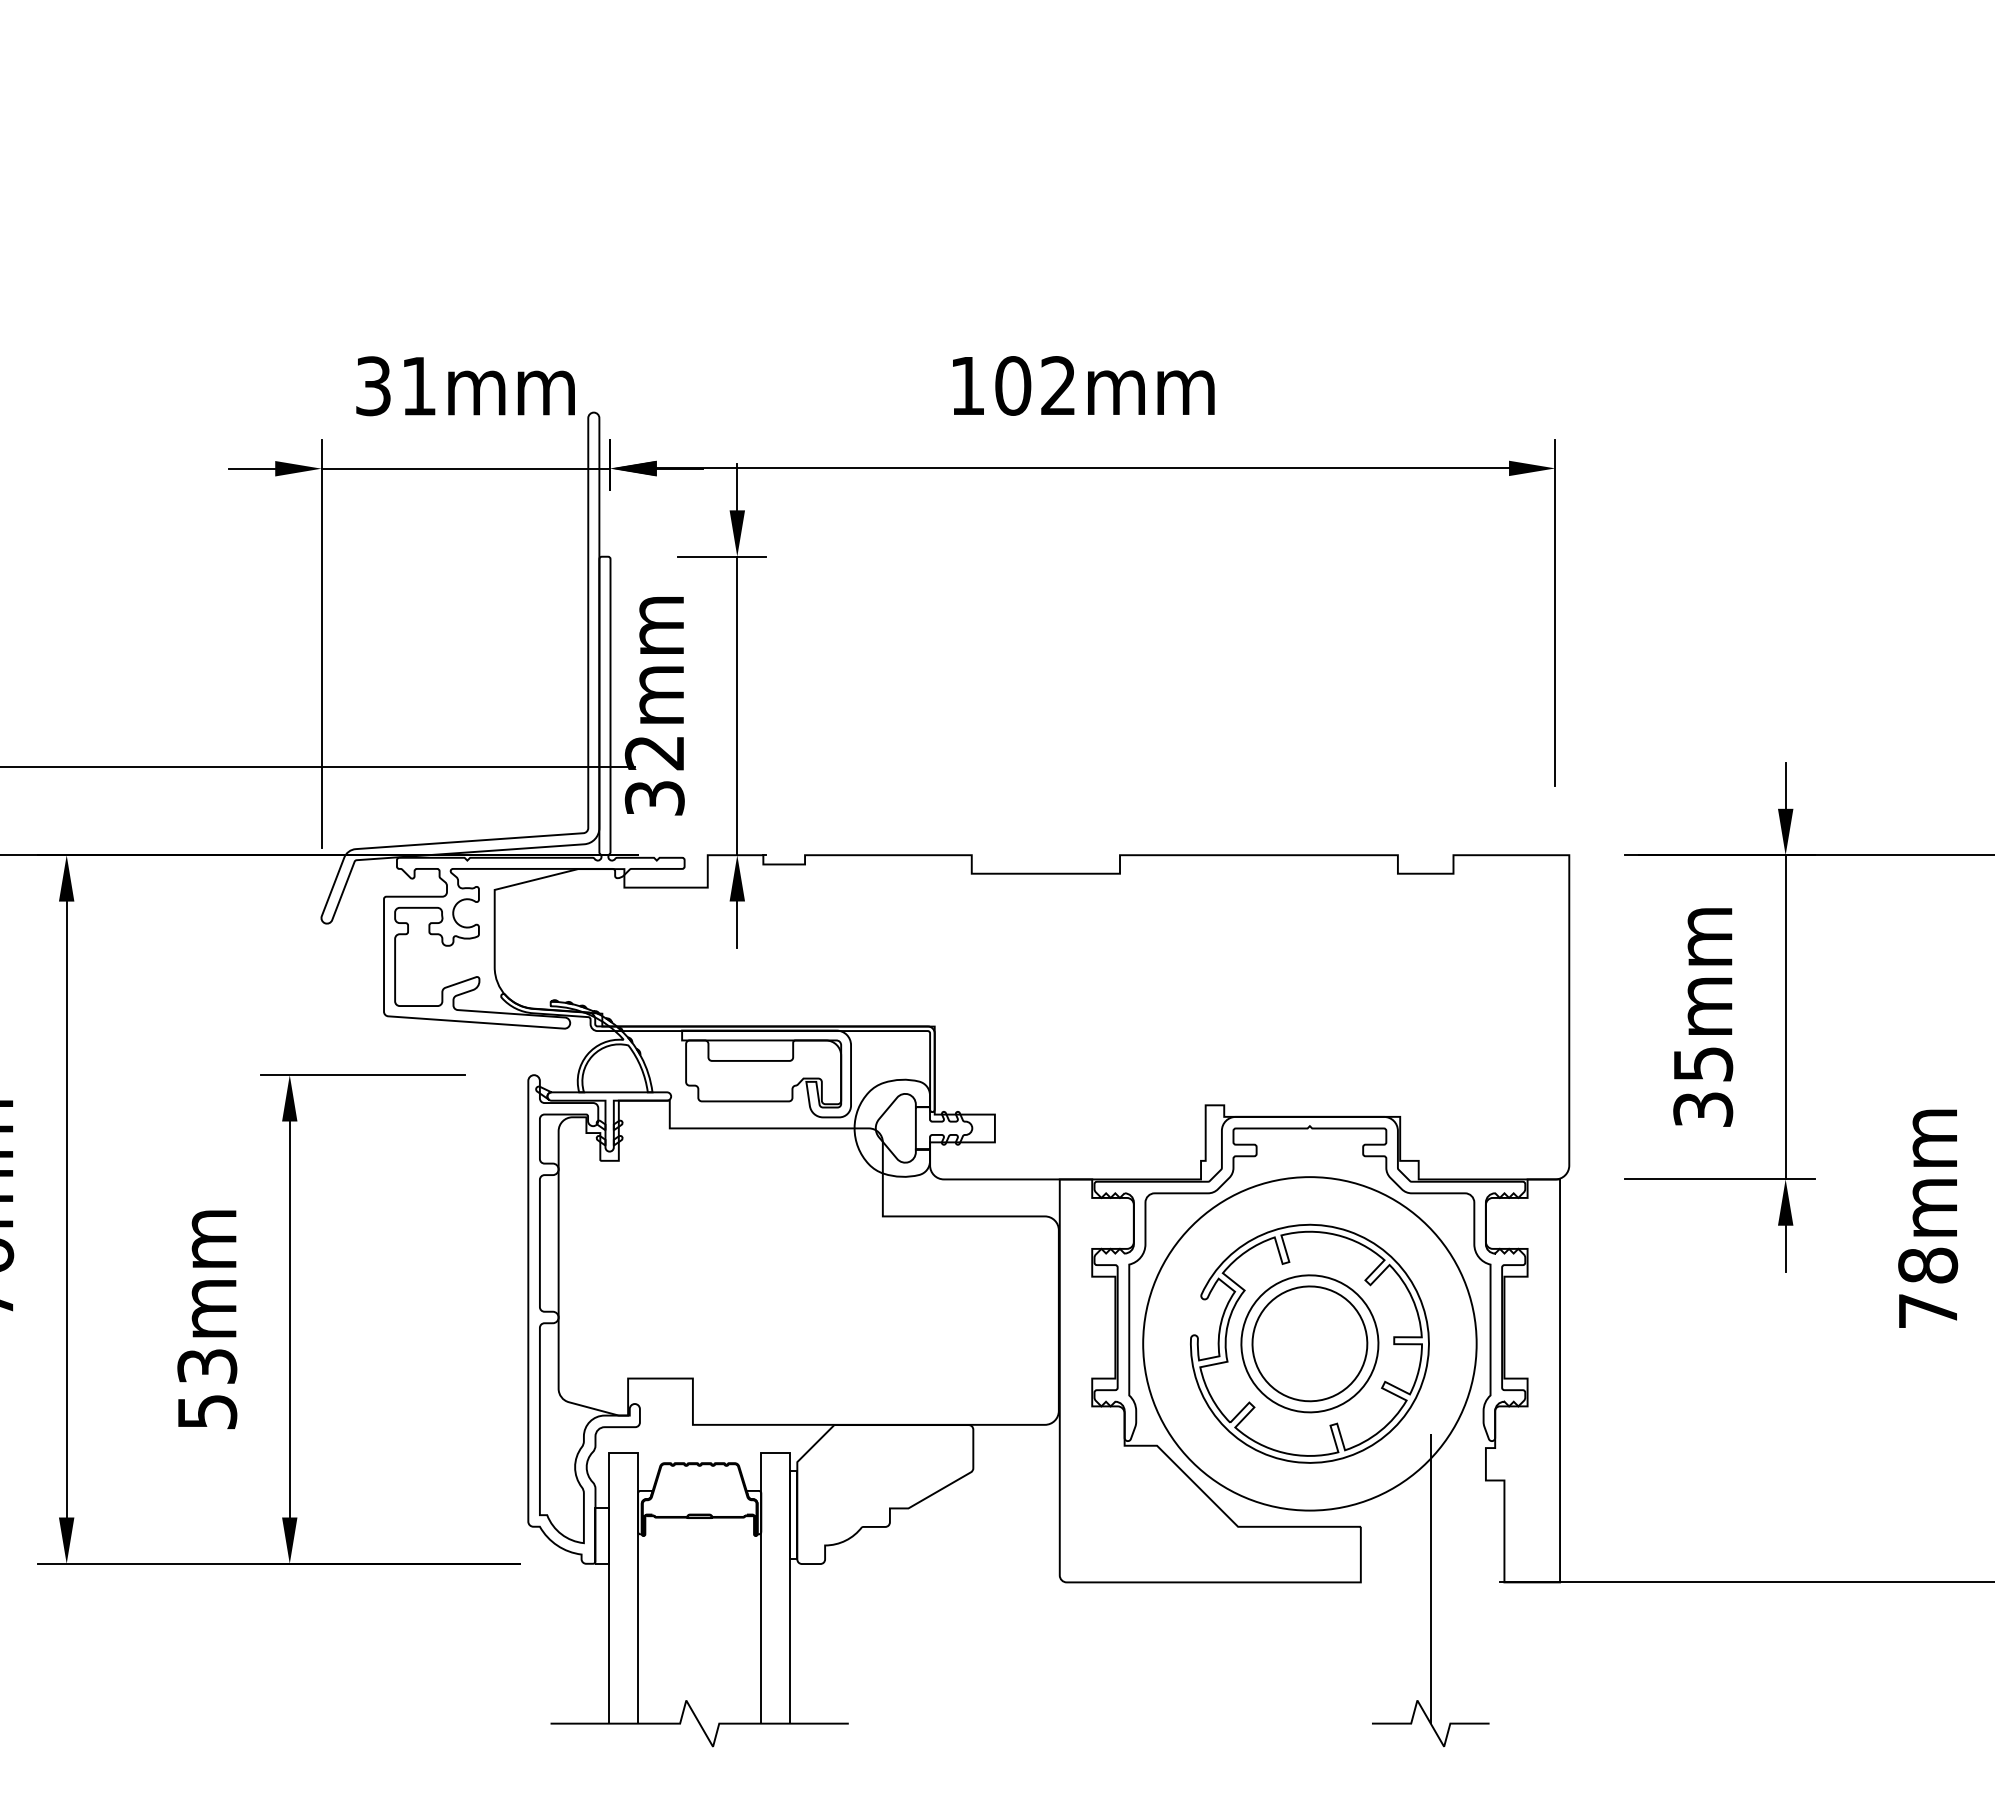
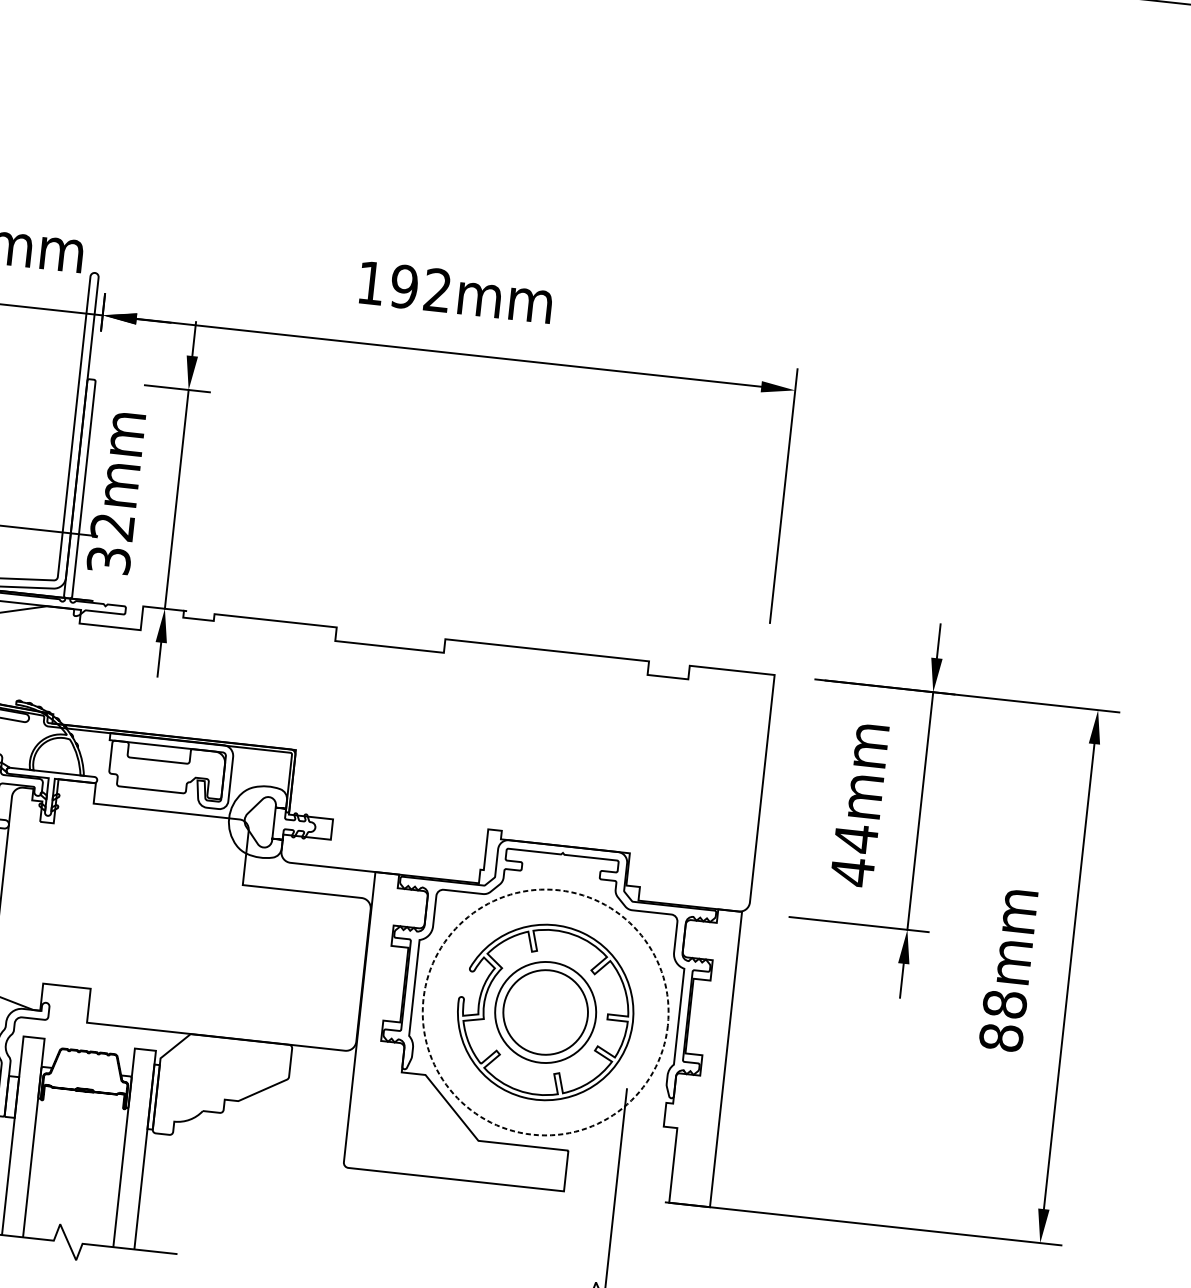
text: (1013, 385) -> (404, 286), 102mm -> 192mm
text: (1703, 1086) -> (854, 855), 35mm -> 44mm
text: (1928, 1310) -> (1001, 1037), 78mm -> 88mm
circle: (1309, 1343) -> (545, 1012), solid -> dashed

